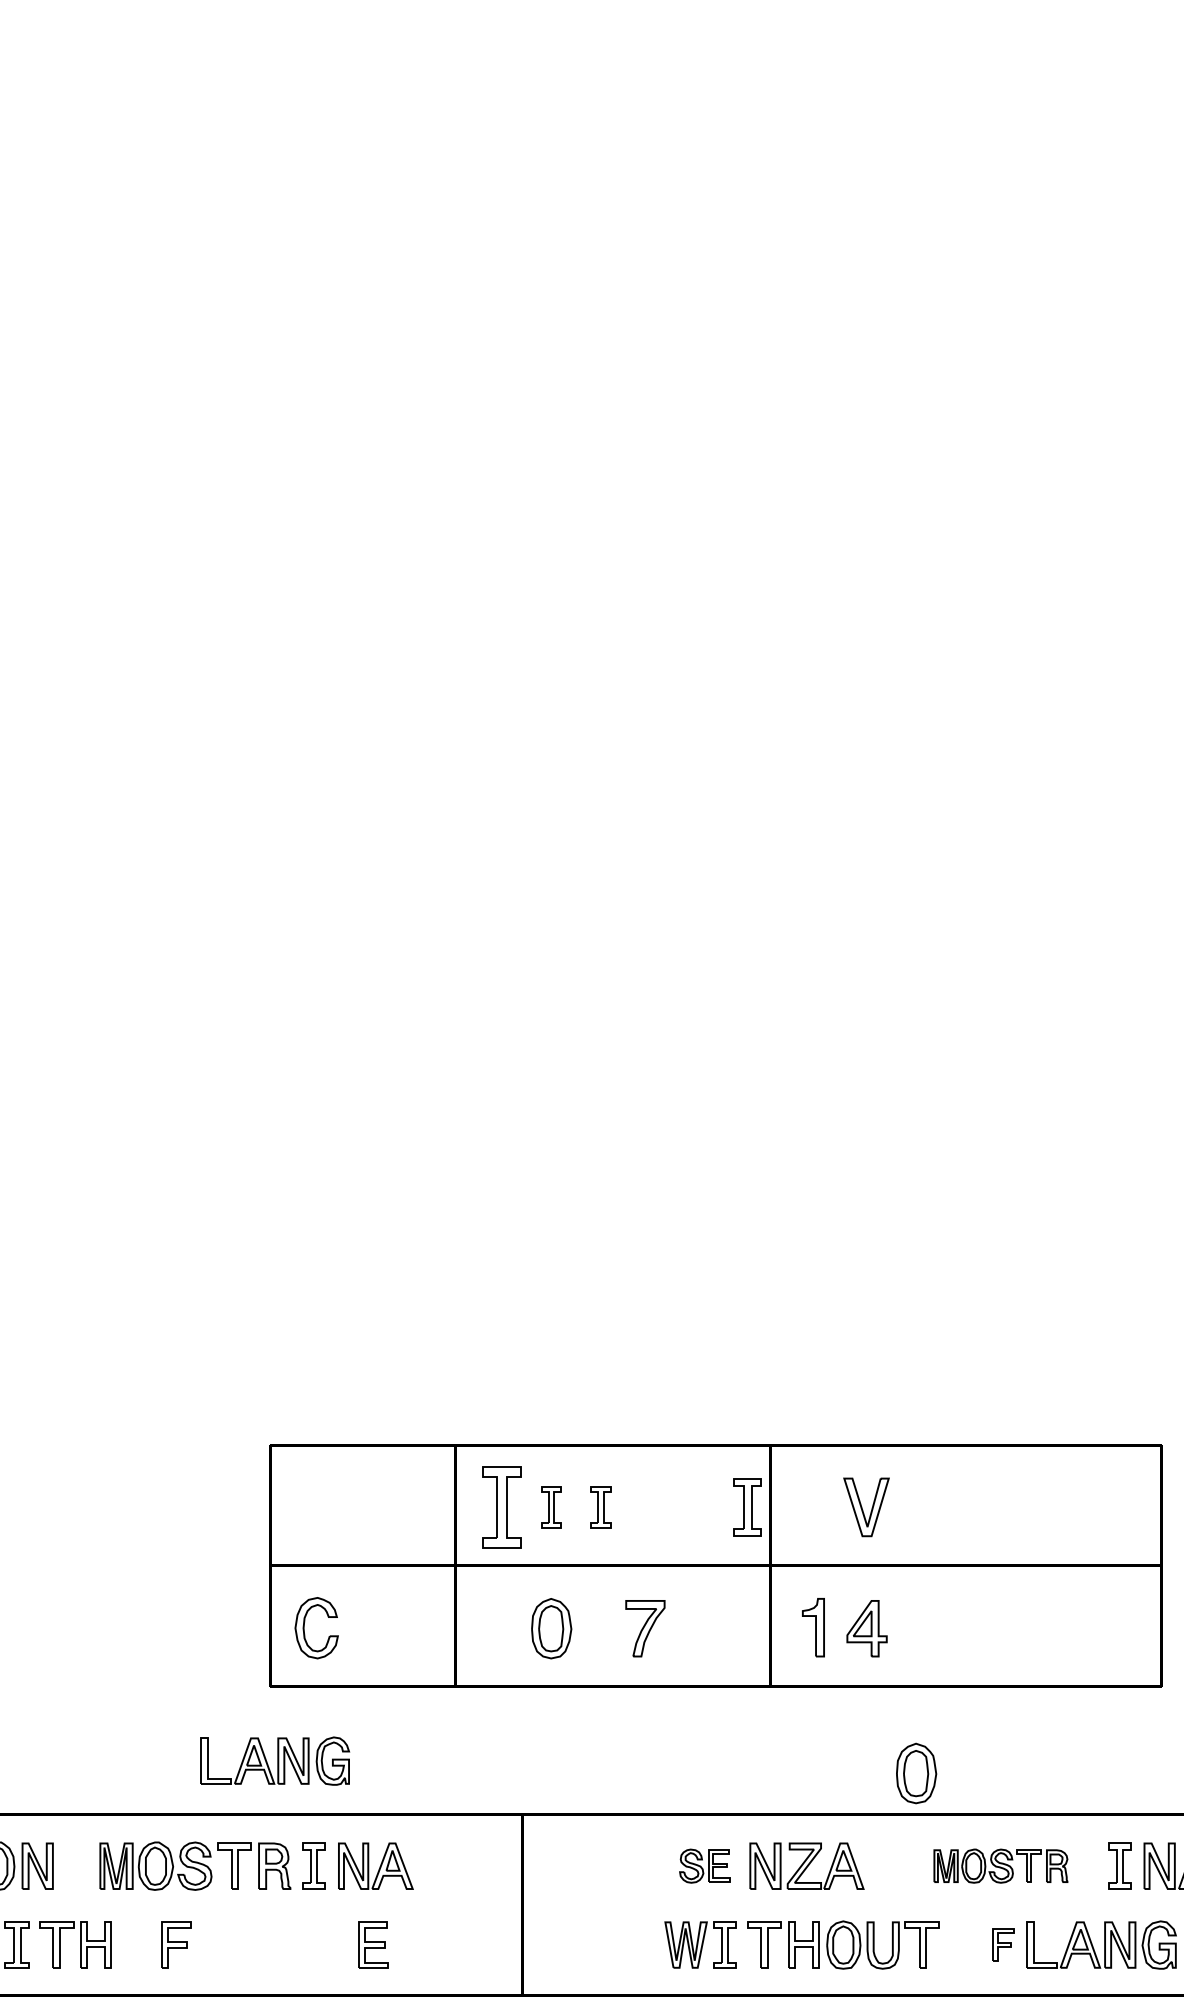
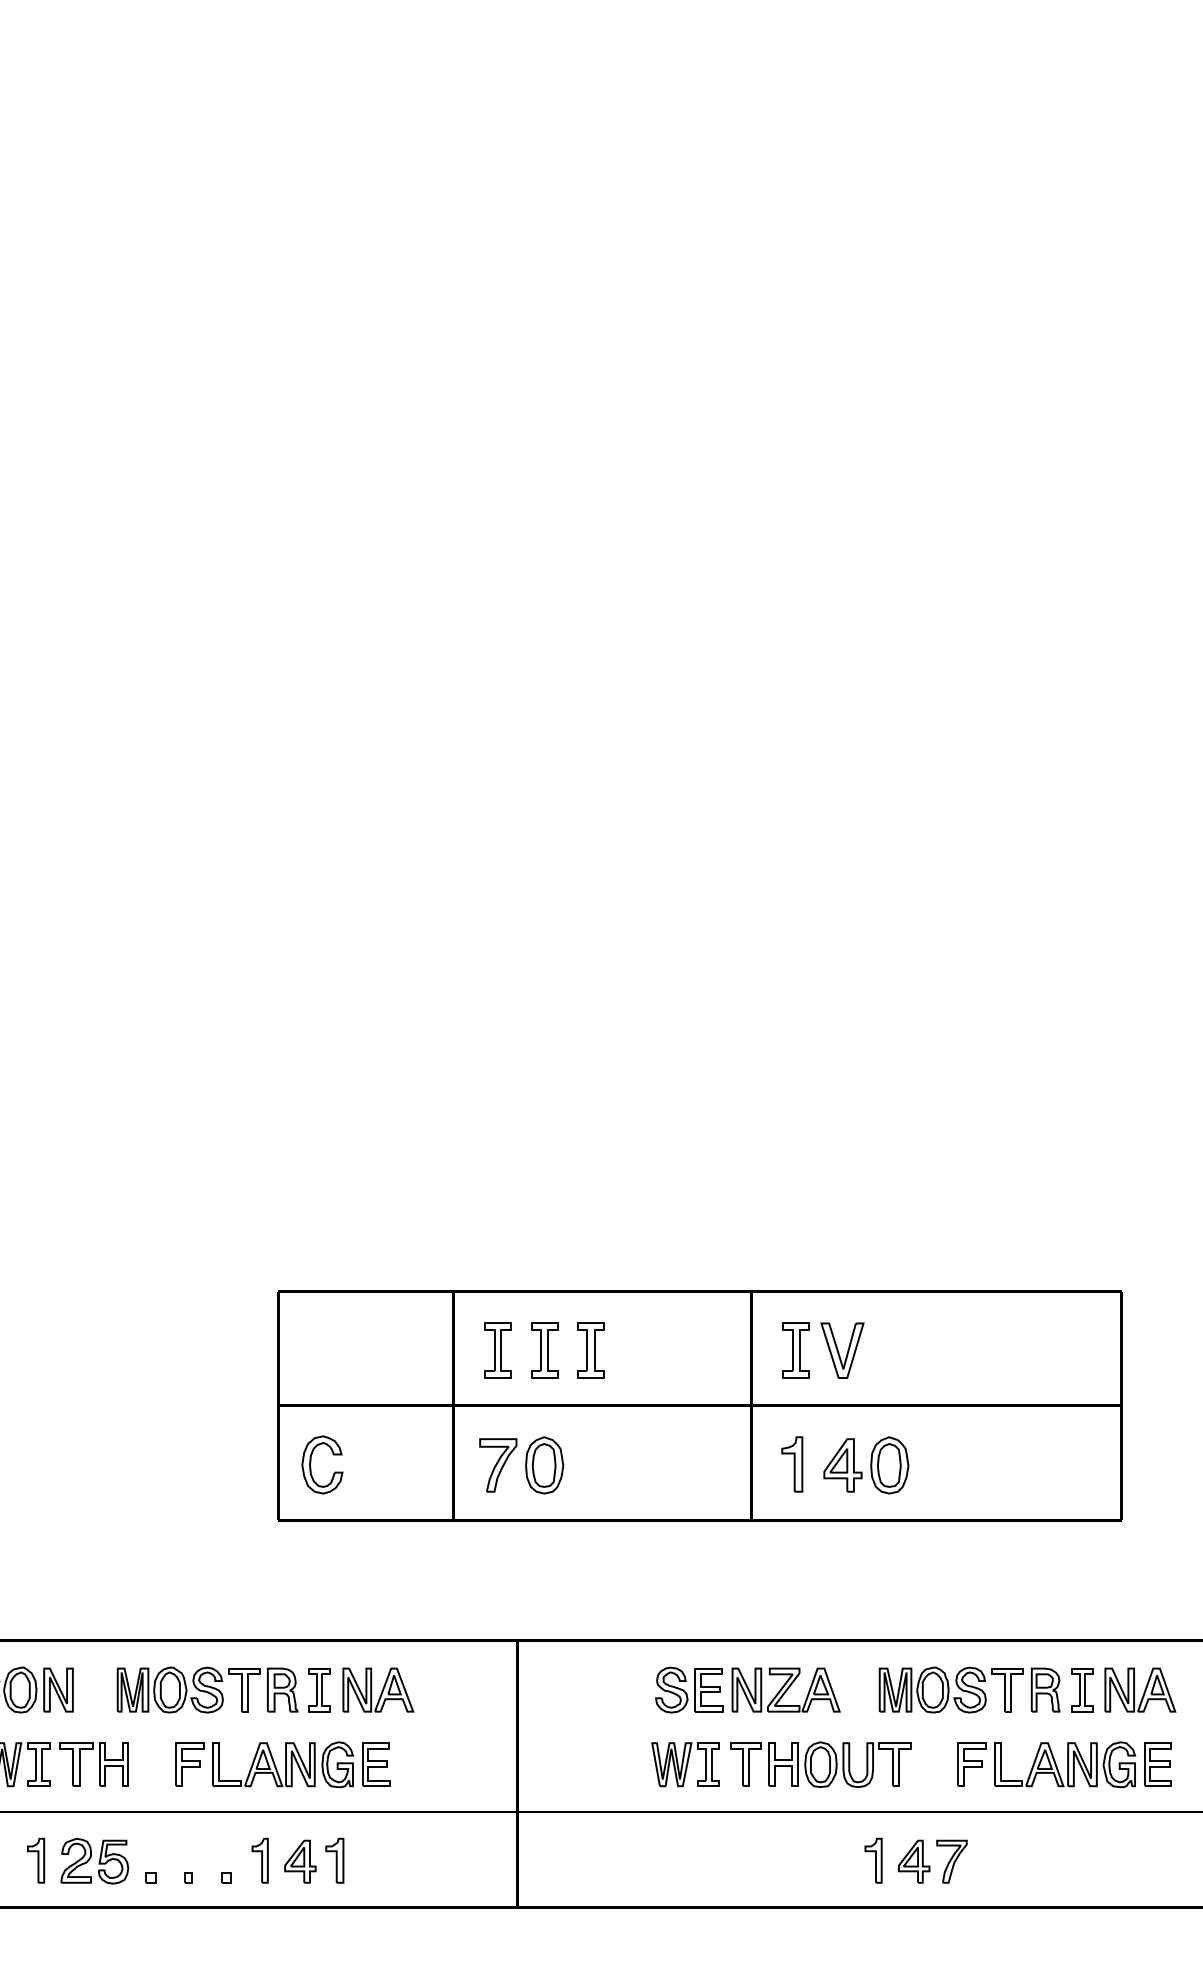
part: (501, 1507) -> (497, 1350), size x0.71
part: (551, 1507) -> (544, 1350), size x1.43
part: (600, 1507) -> (590, 1350), size x1.43
part: (747, 1507) -> (795, 1350), moved
part: (645, 1628) -> (498, 1465), moved
part: (275, 1760) -> (283, 1764), moved
part: (916, 1773) -> (889, 1465), moved
part: (704, 1865) -> (689, 1689), size x1.43
part: (1000, 1865) -> (969, 1689), size x1.43
part: (1002, 1944) -> (971, 1764), size x1.43

